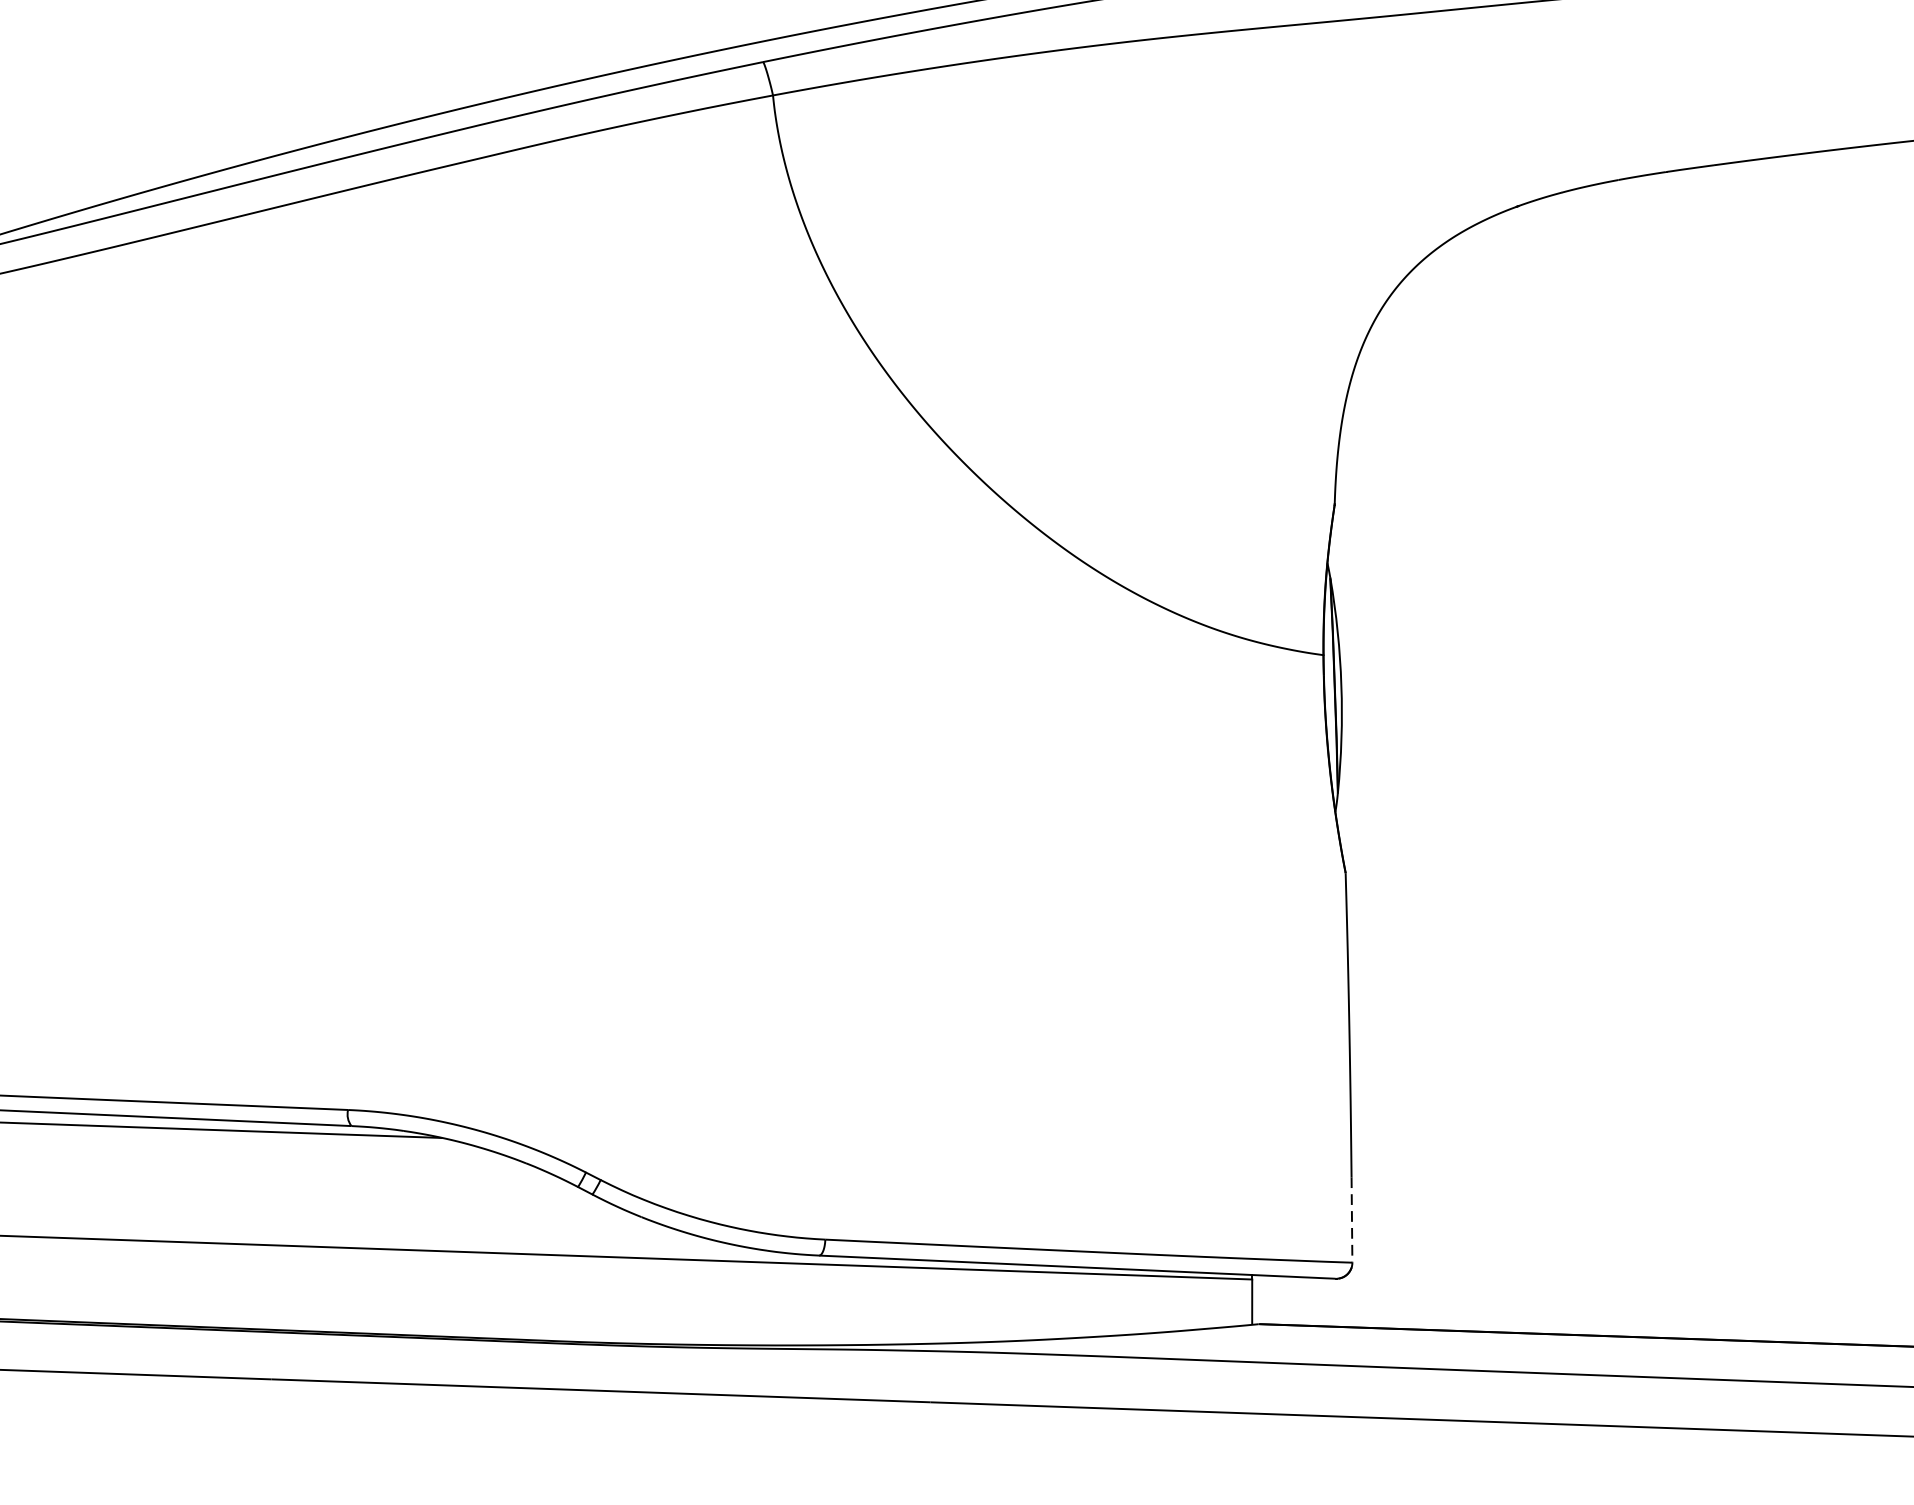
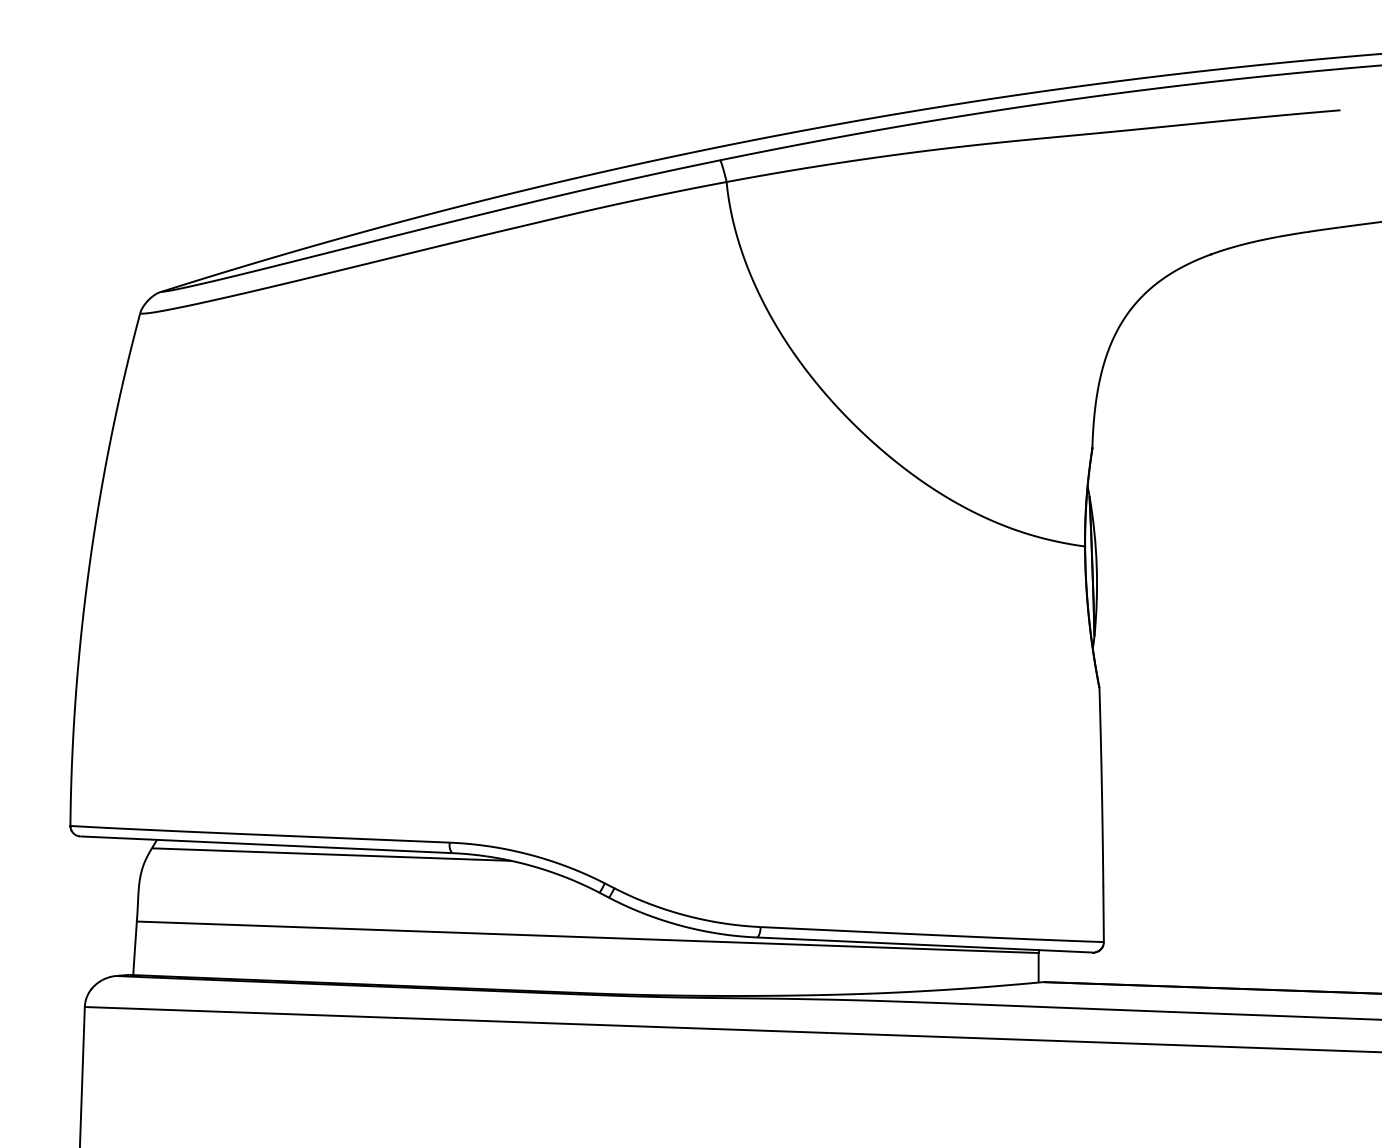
line: (1351, 1220) -> (1103, 914), dashed -> solid

